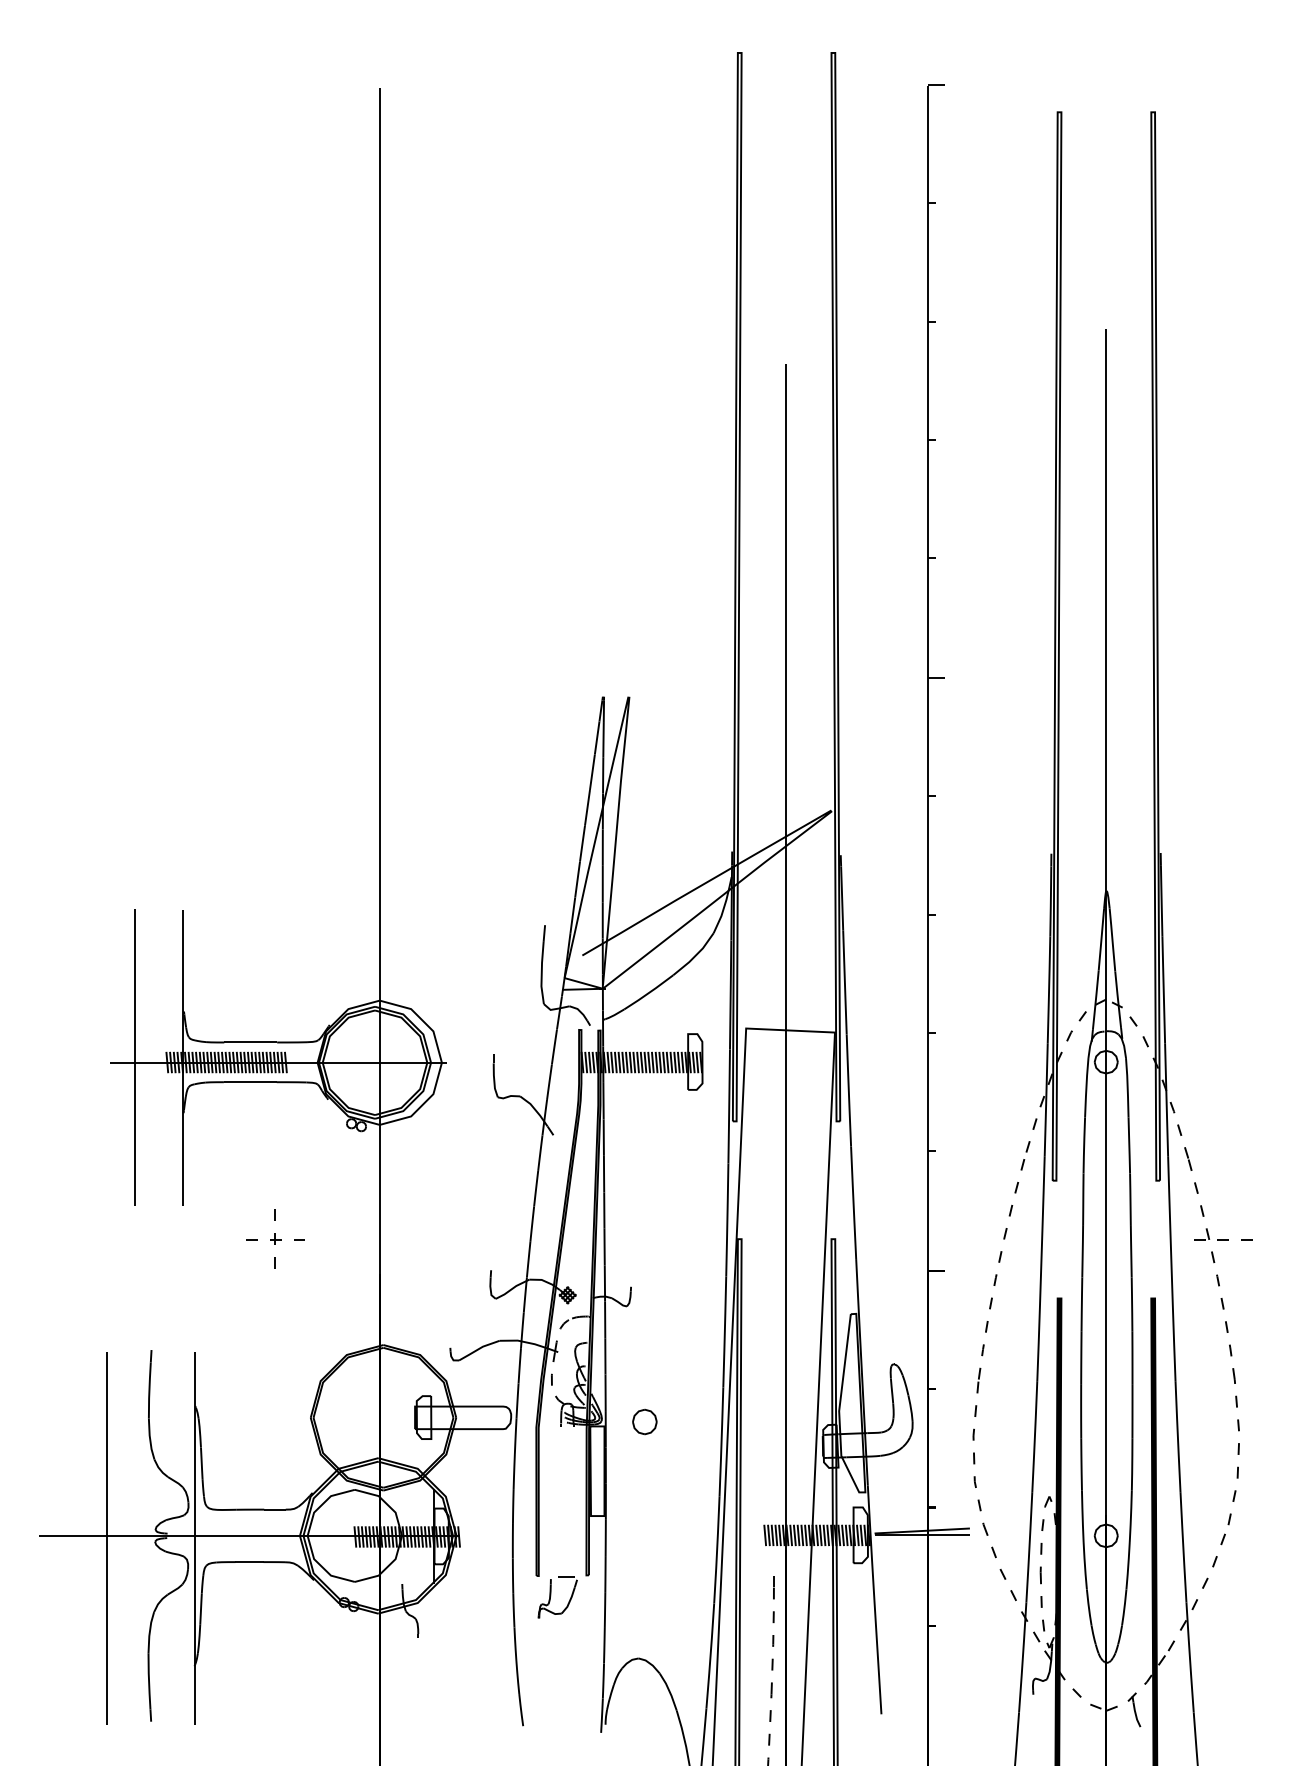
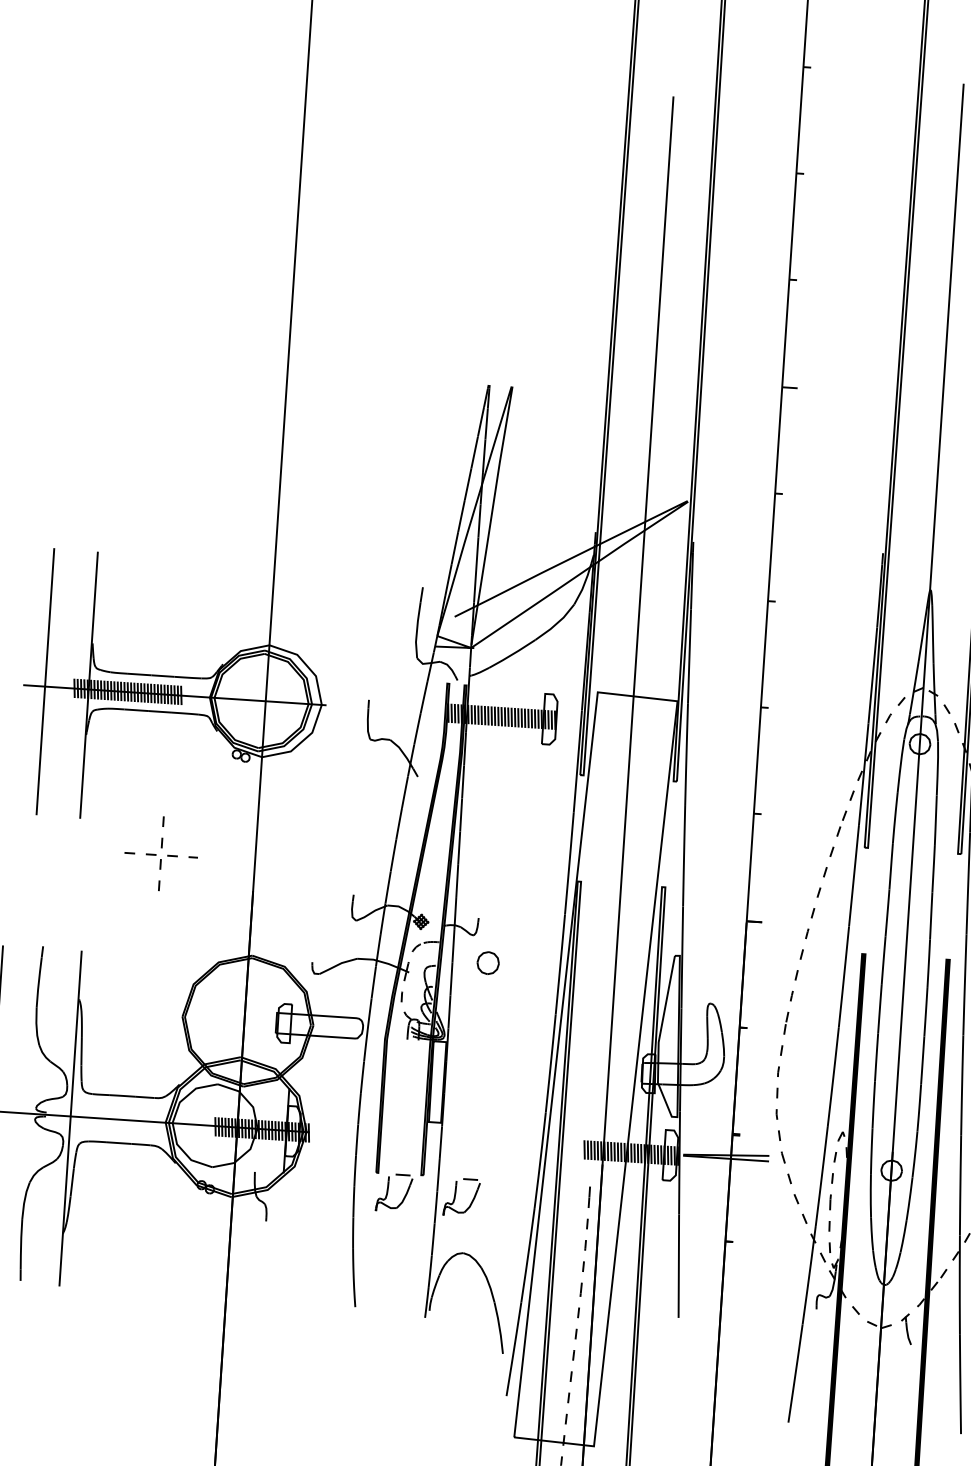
part: (275, 1238) -> (161, 853), size x1.4
part: (644, 1421) -> (487, 962), moved
part: (626, 1596) -> (456, 1196), added

